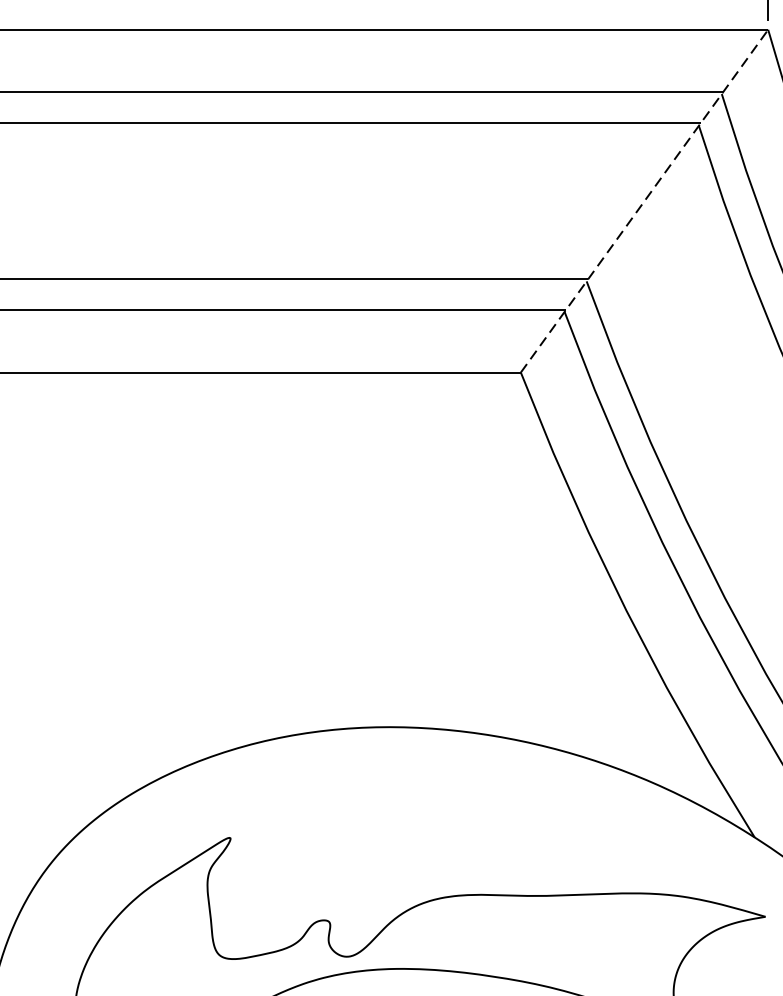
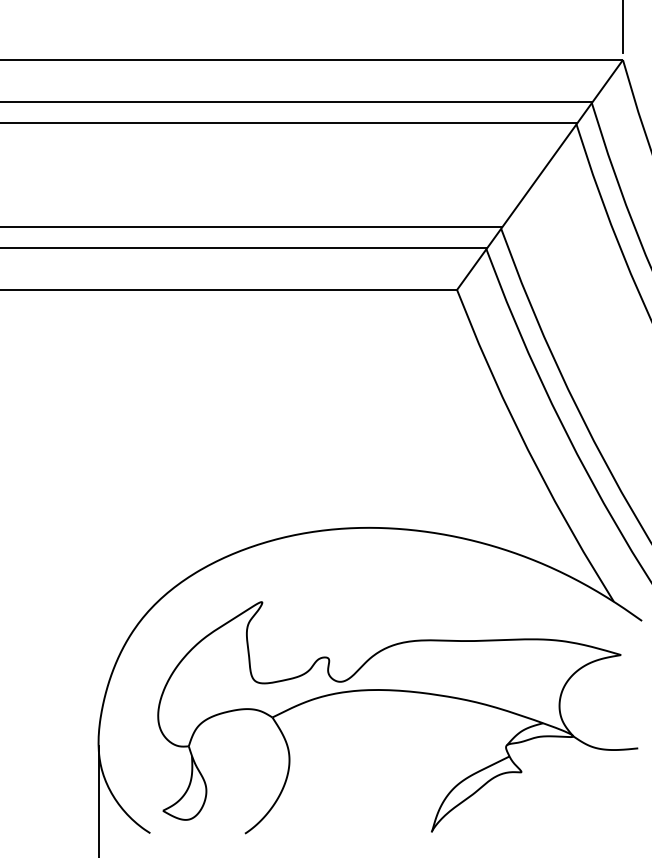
line: (645, 200) -> (540, 174), dashed -> solid

